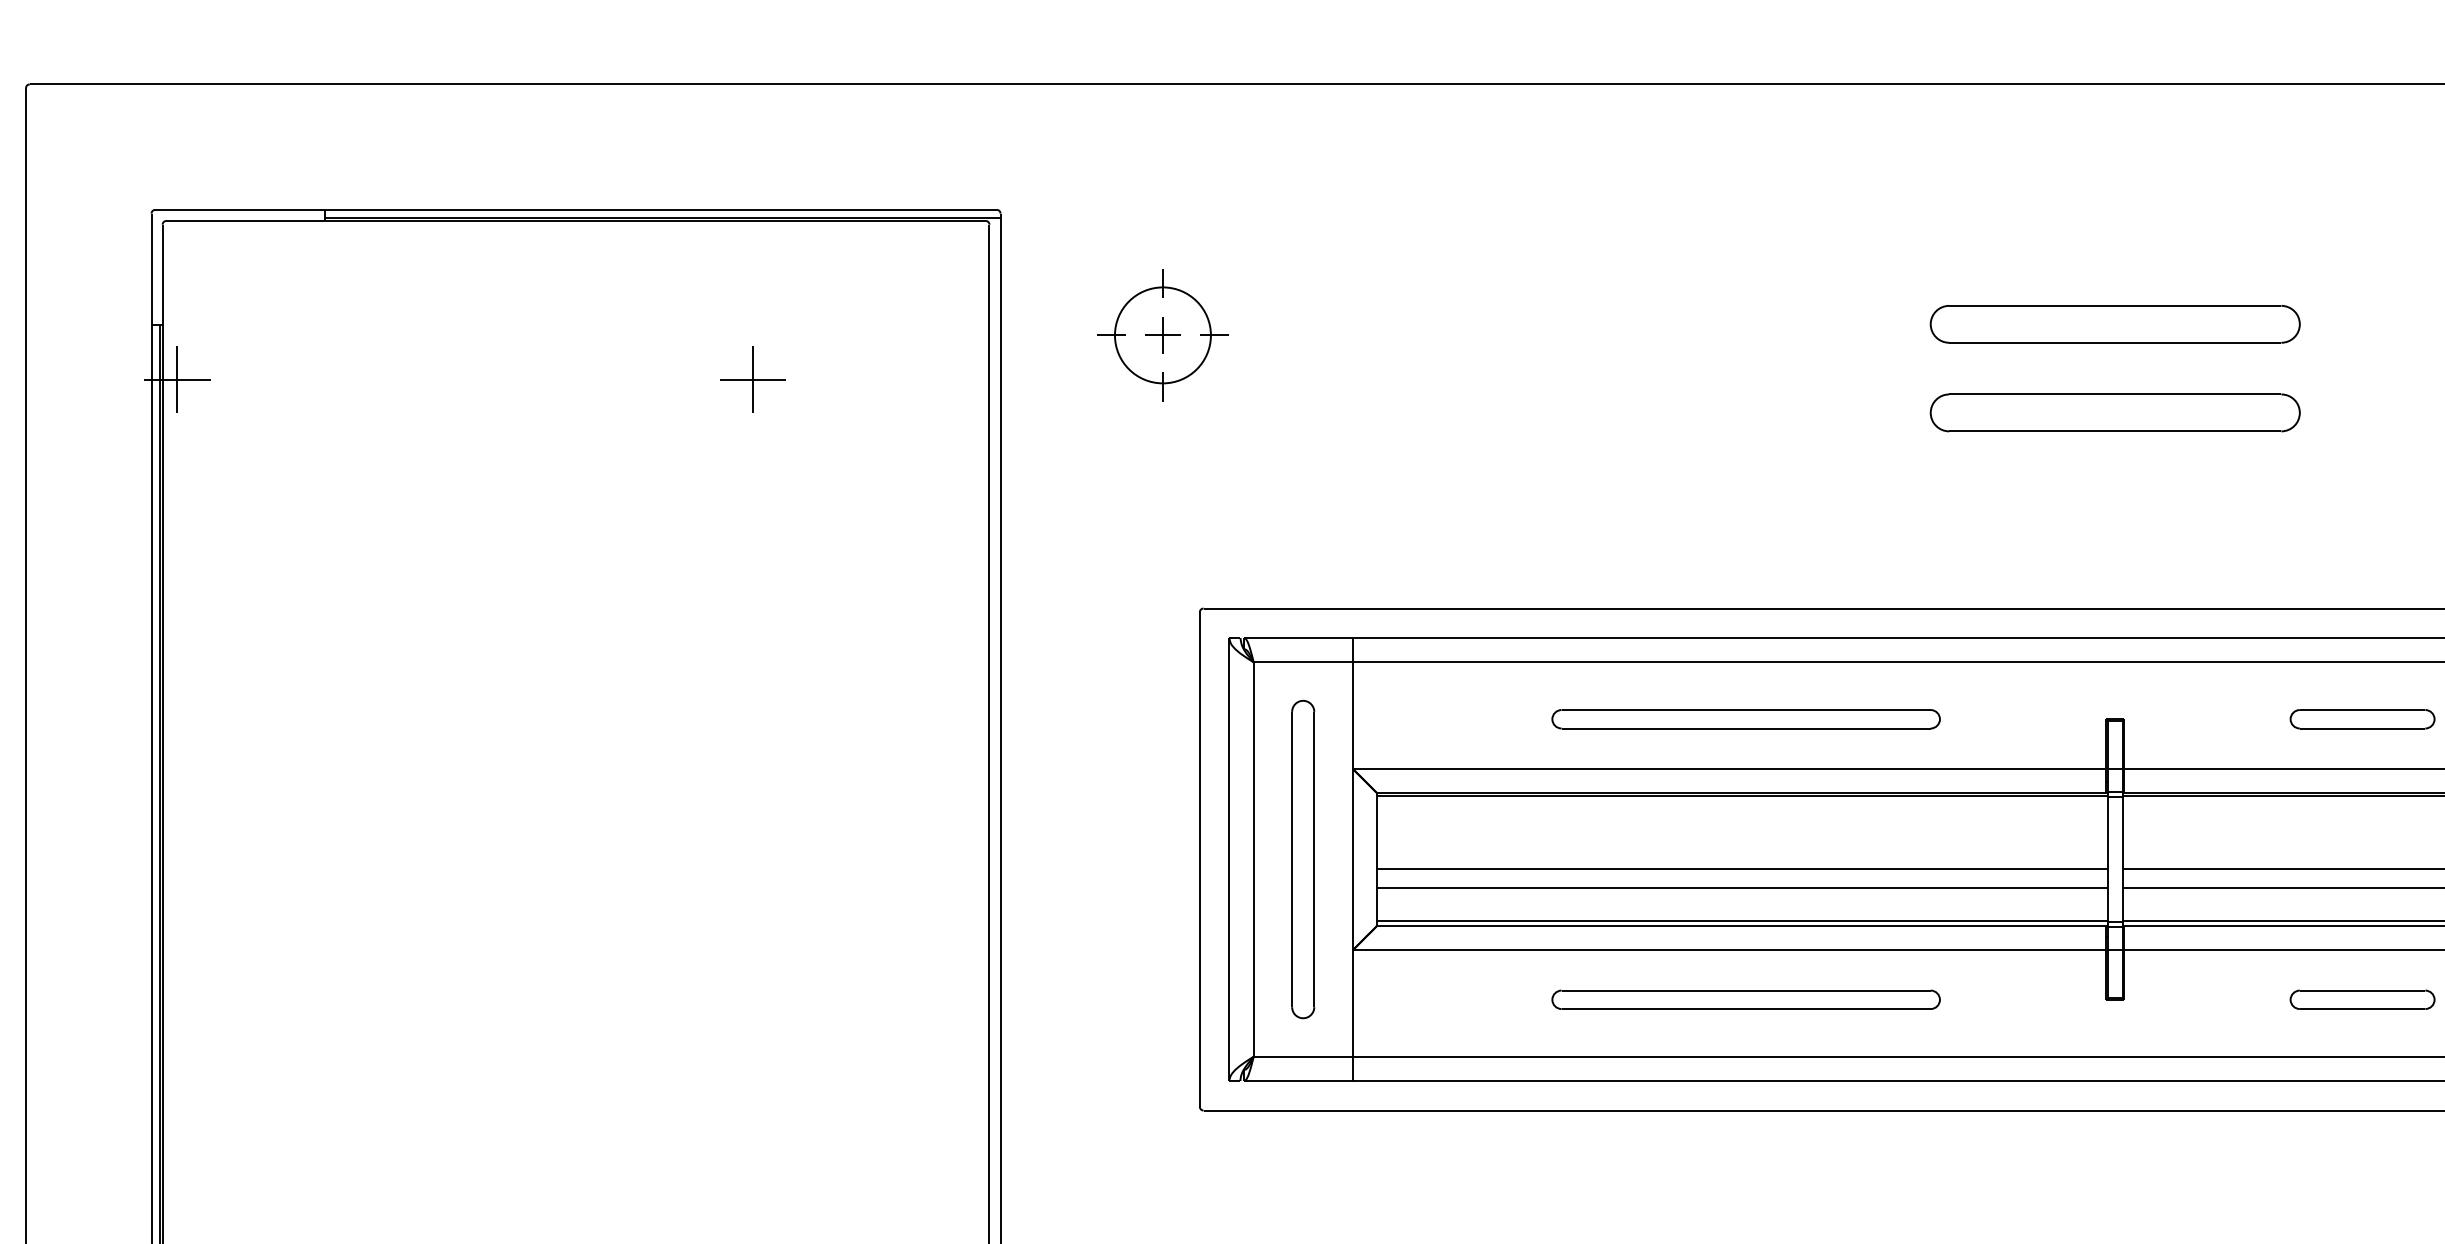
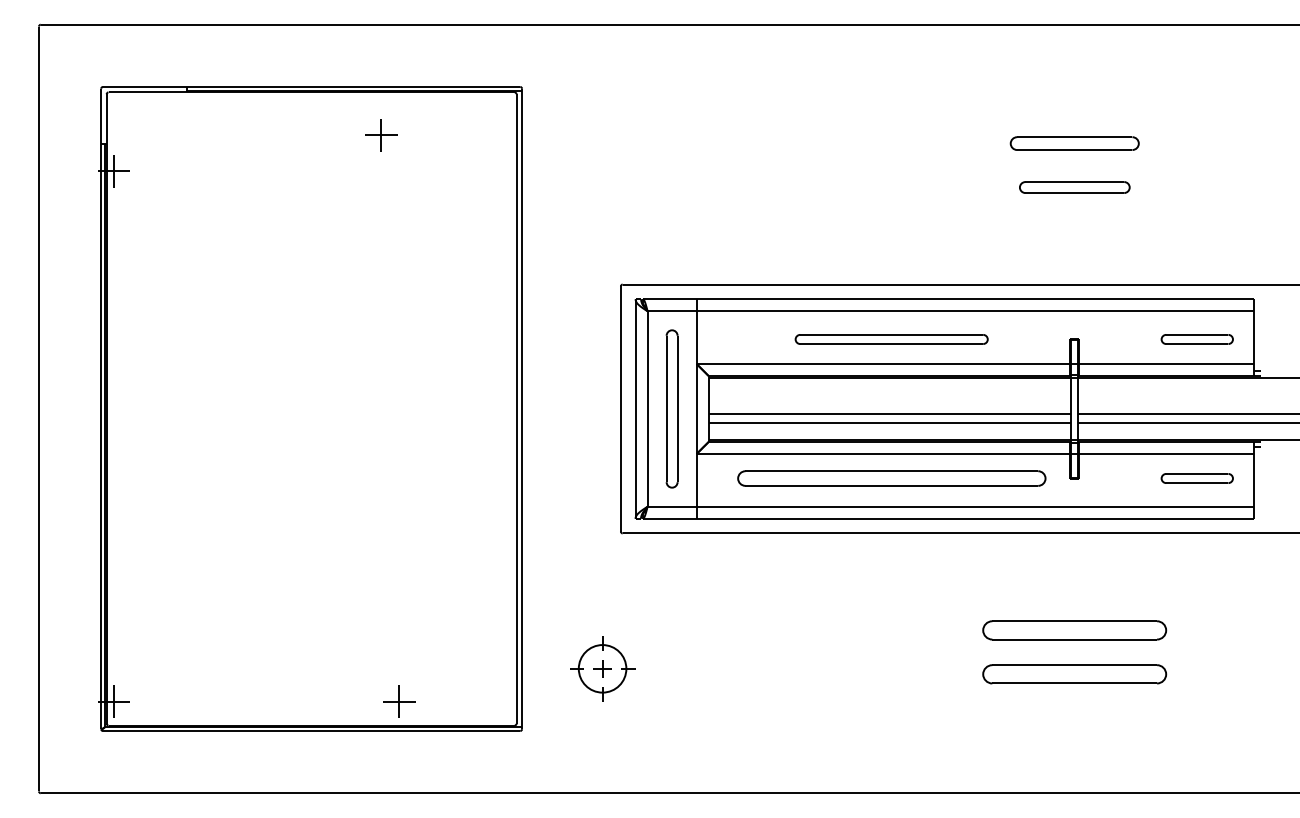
part: (2114, 323) -> (1074, 143), size x0.7
part: (1162, 334) -> (602, 148), removed
part: (753, 380) -> (381, 135), moved
part: (2114, 412) -> (1074, 187), size x0.6
part: (1745, 999) -> (891, 478), size x1.6

